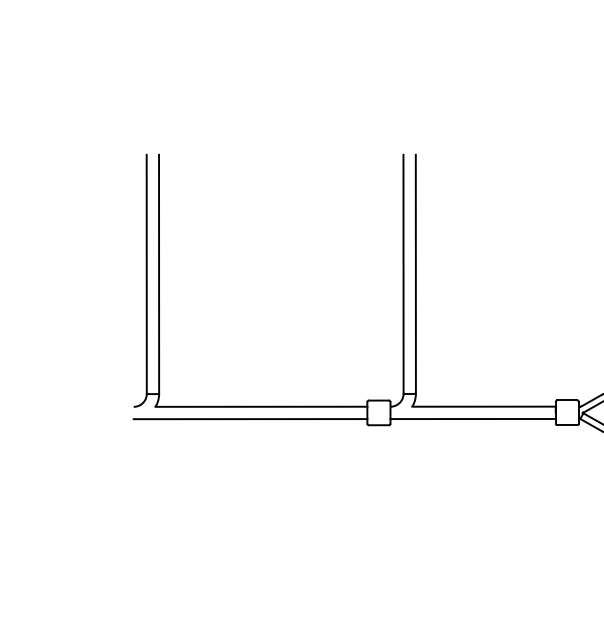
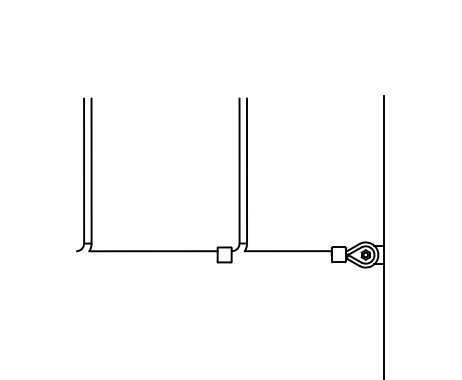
line: (249, 418) -> (146, 258), removed
line: (472, 418) -> (281, 258), removed

